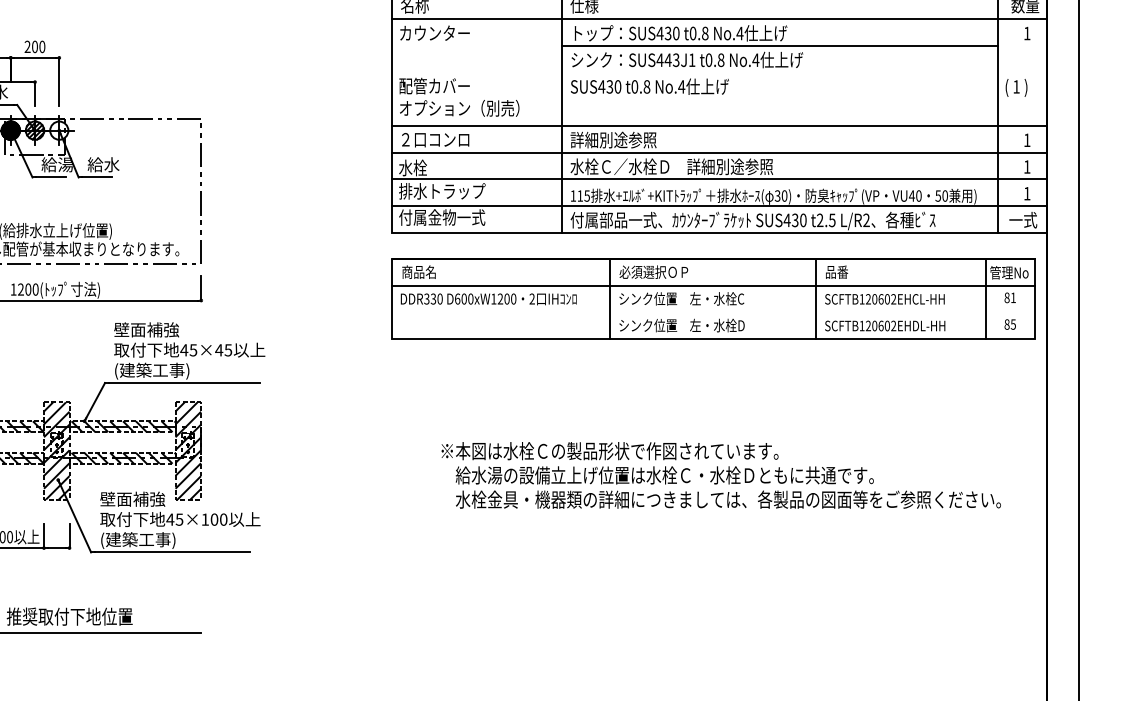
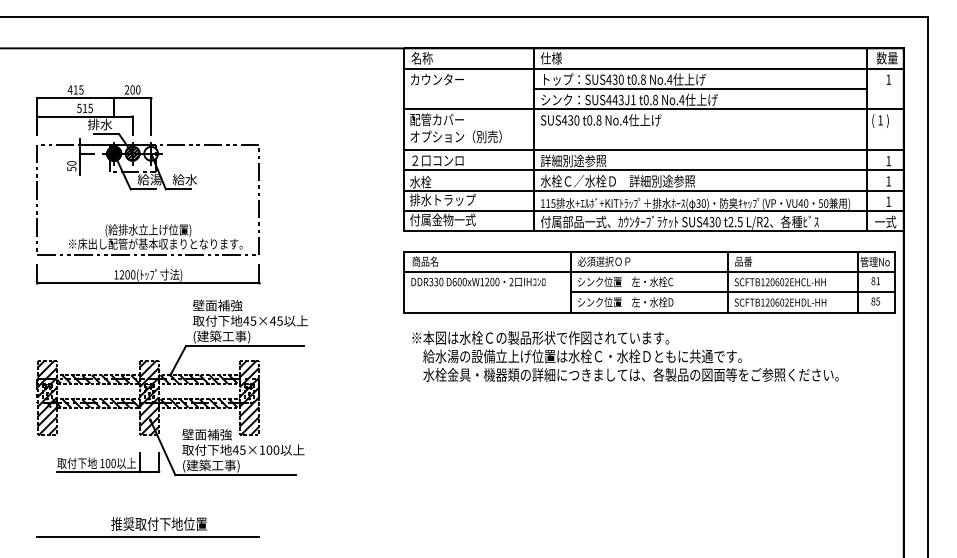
line: (718, 72) -> (653, 109), added
line: (822, 312) -> (732, 292), added
text: (721, 475) -> (625, 356), moved

